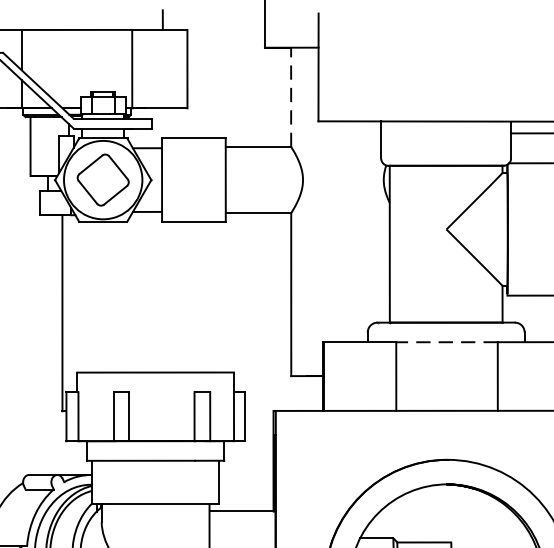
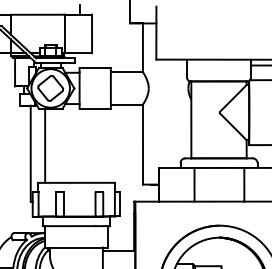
line: (290, 96) -> (142, 47), dashed -> solid
line: (92, 296) -> (45, 145), added
line: (447, 341) -> (219, 167), dashed -> solid

